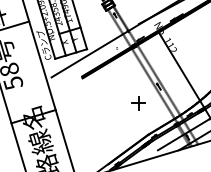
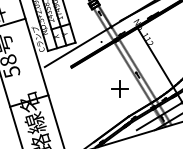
part: (138, 103) -> (120, 89), size x1.43

